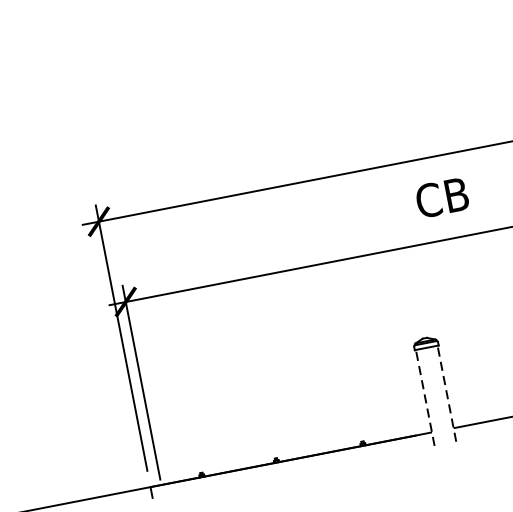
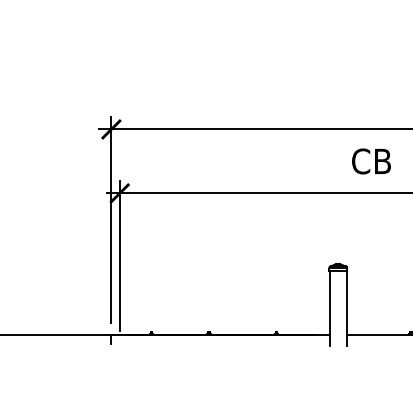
line: (446, 393) -> (346, 308), dashed -> solid
line: (424, 397) -> (329, 308), dashed -> solid

